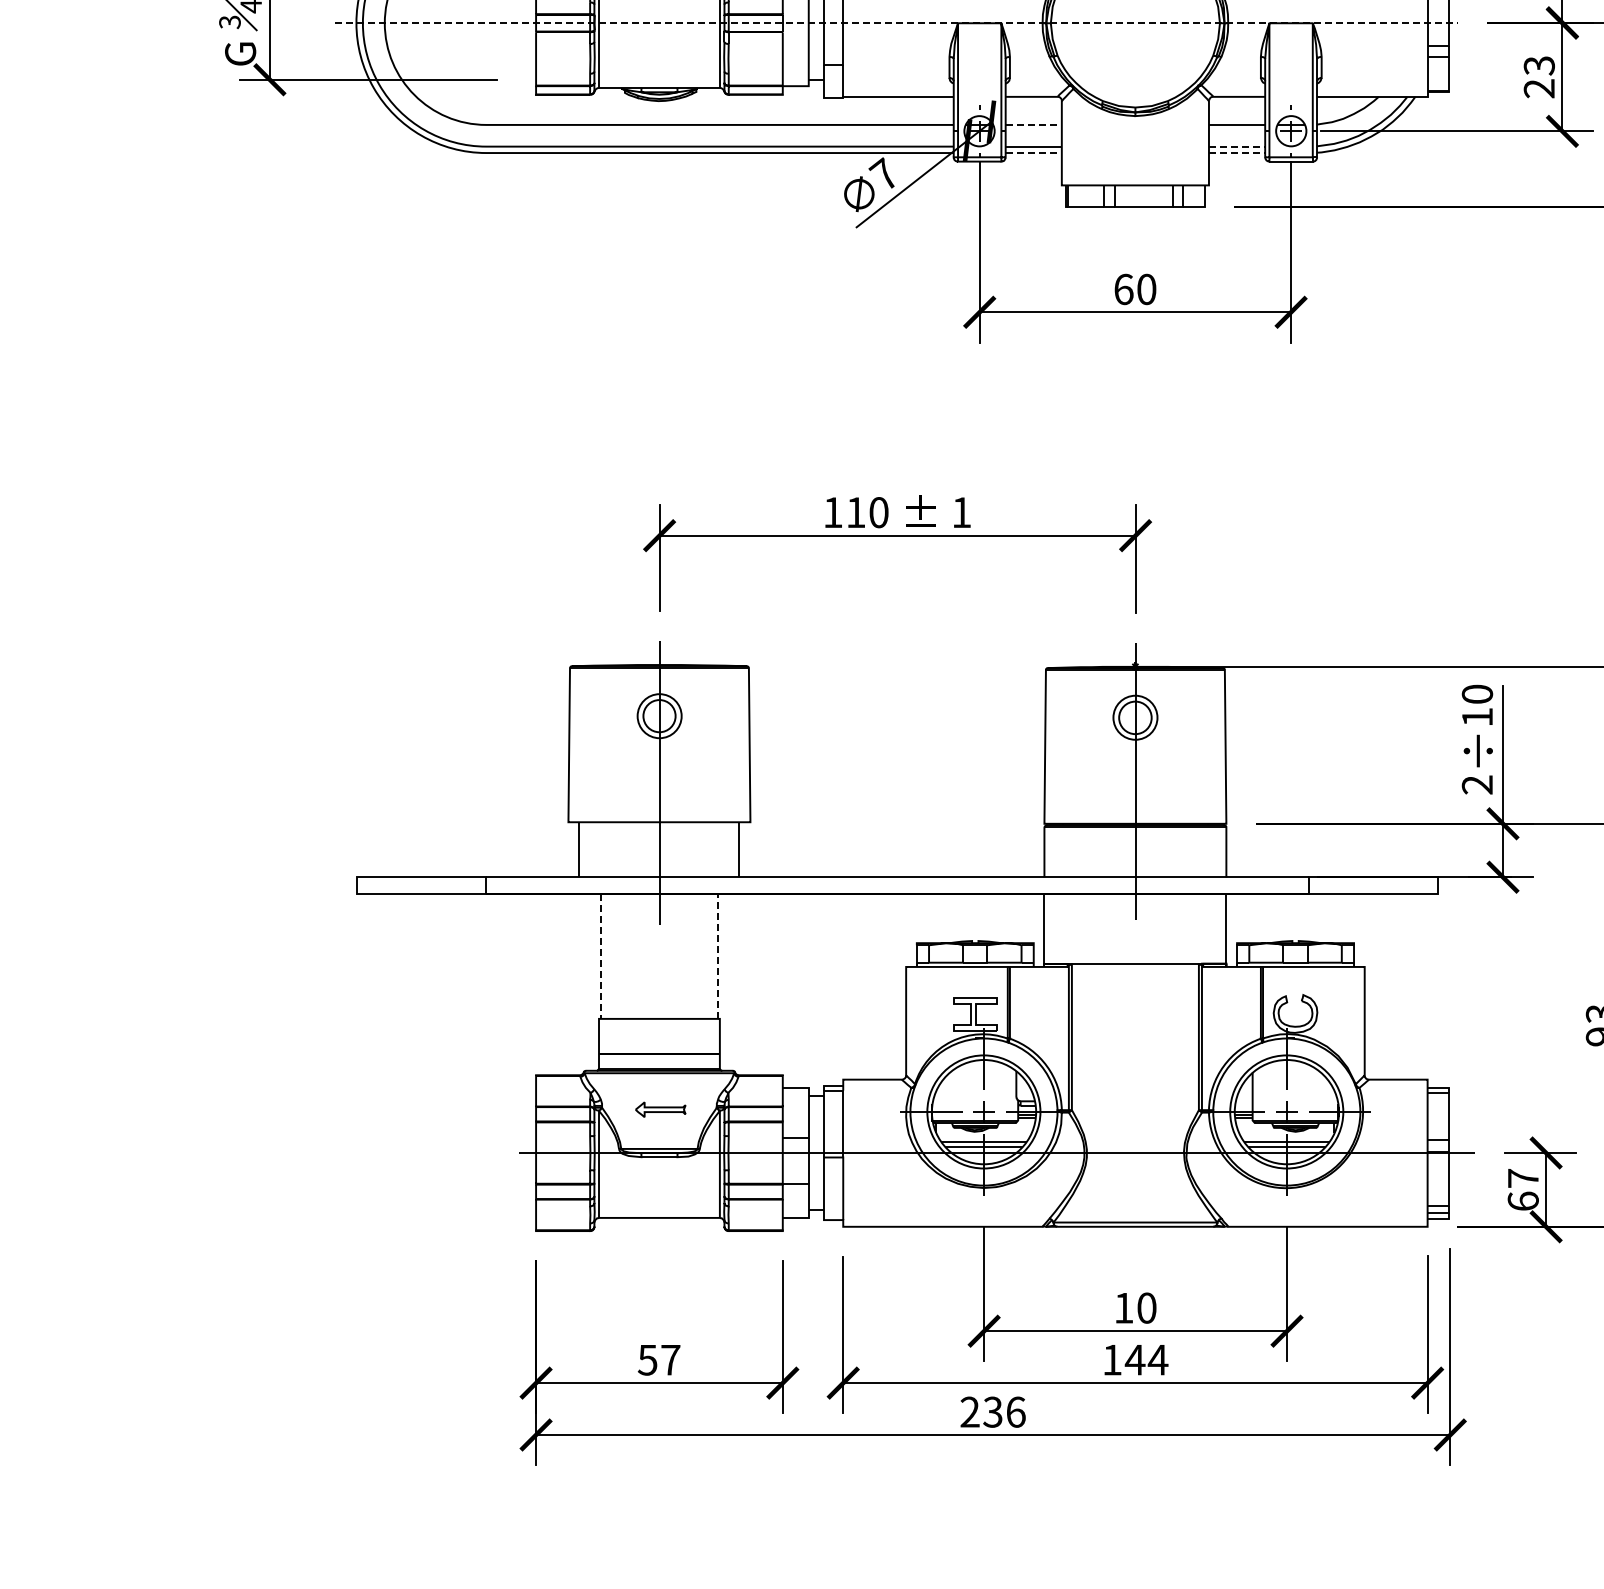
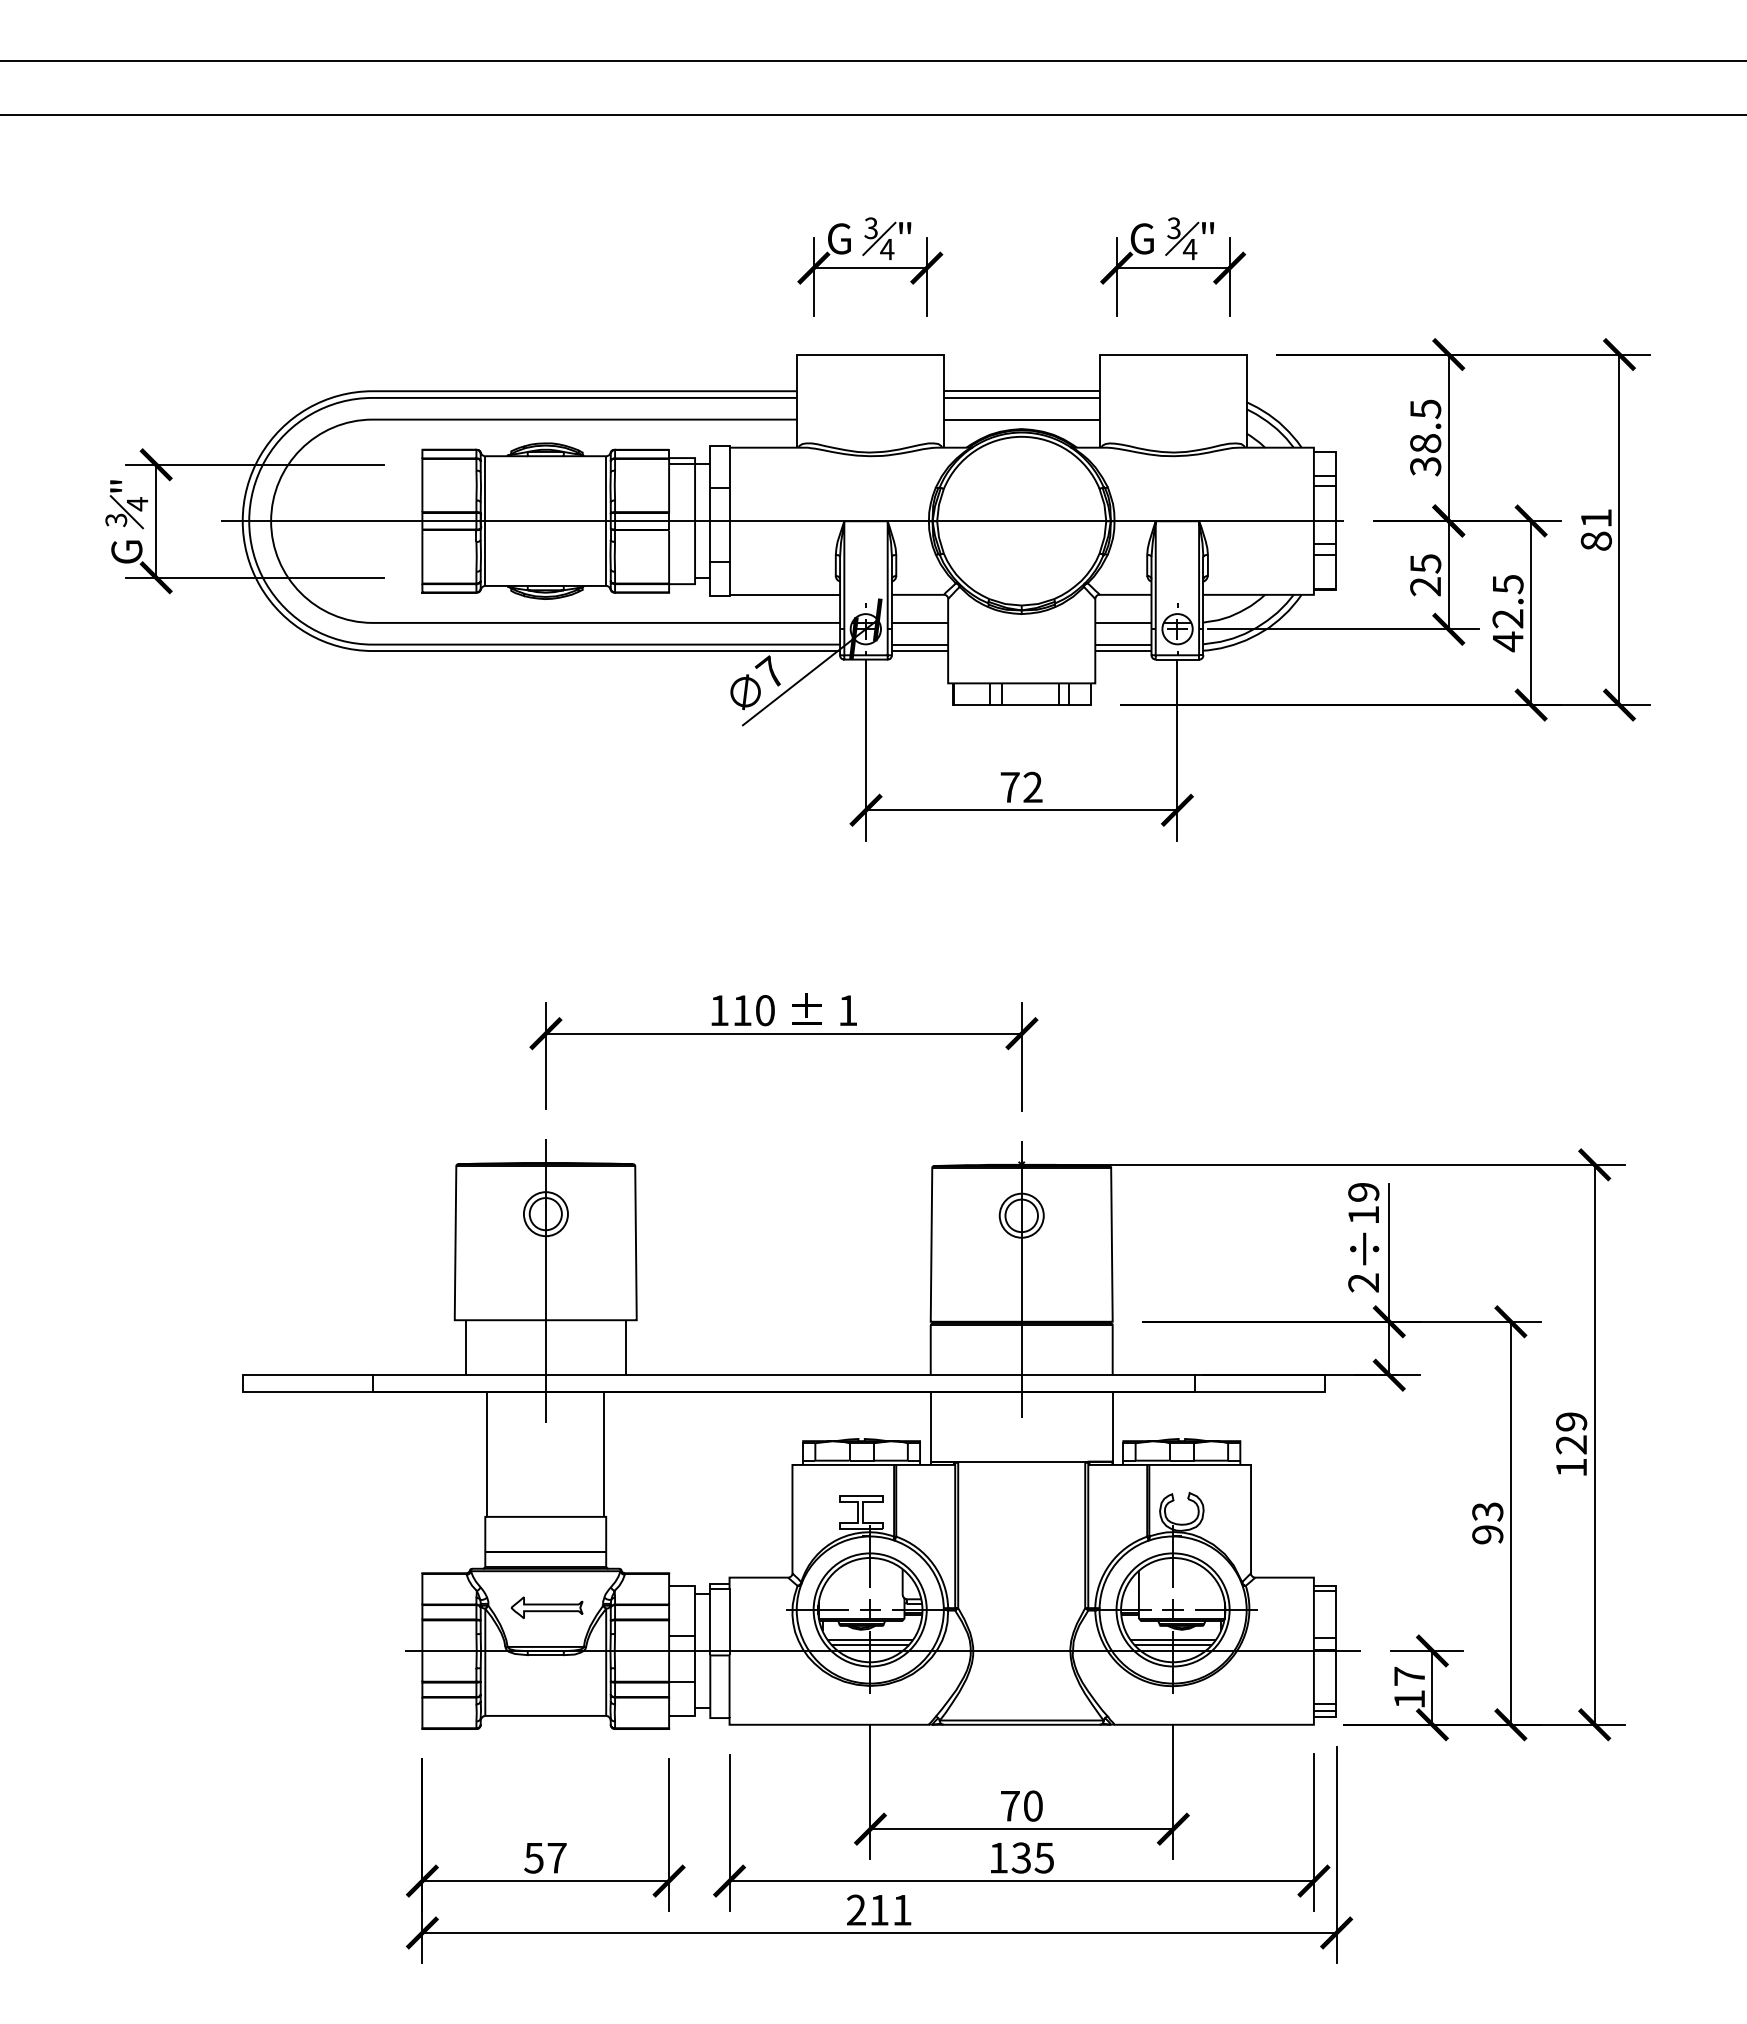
line: (896, 22) -> (782, 520), dashed -> solid
text: (1539, 65) -> (1425, 563), 23 -> 25
line: (1034, 124) -> (920, 622), dashed -> solid
line: (1237, 146) -> (1123, 644), dashed -> solid
line: (1034, 153) -> (920, 651), dashed -> solid
line: (1237, 153) -> (1123, 651), dashed -> solid
text: (1135, 289) -> (1021, 787), 60 -> 72
text: (1477, 693) -> (1363, 1191), 10 -> 19
line: (718, 956) -> (604, 1454), dashed -> solid
line: (601, 957) -> (487, 1455), dashed -> solid
part: (660, 1109) -> (546, 1607), size x1.43
text: (1523, 1200) -> (1409, 1698), 67 -> 17
text: (1124, 1308) -> (1010, 1806), 10 -> 70
text: (1146, 1359) -> (1032, 1857), 144 -> 135
text: (1004, 1411) -> (890, 1909), 236 -> 211

